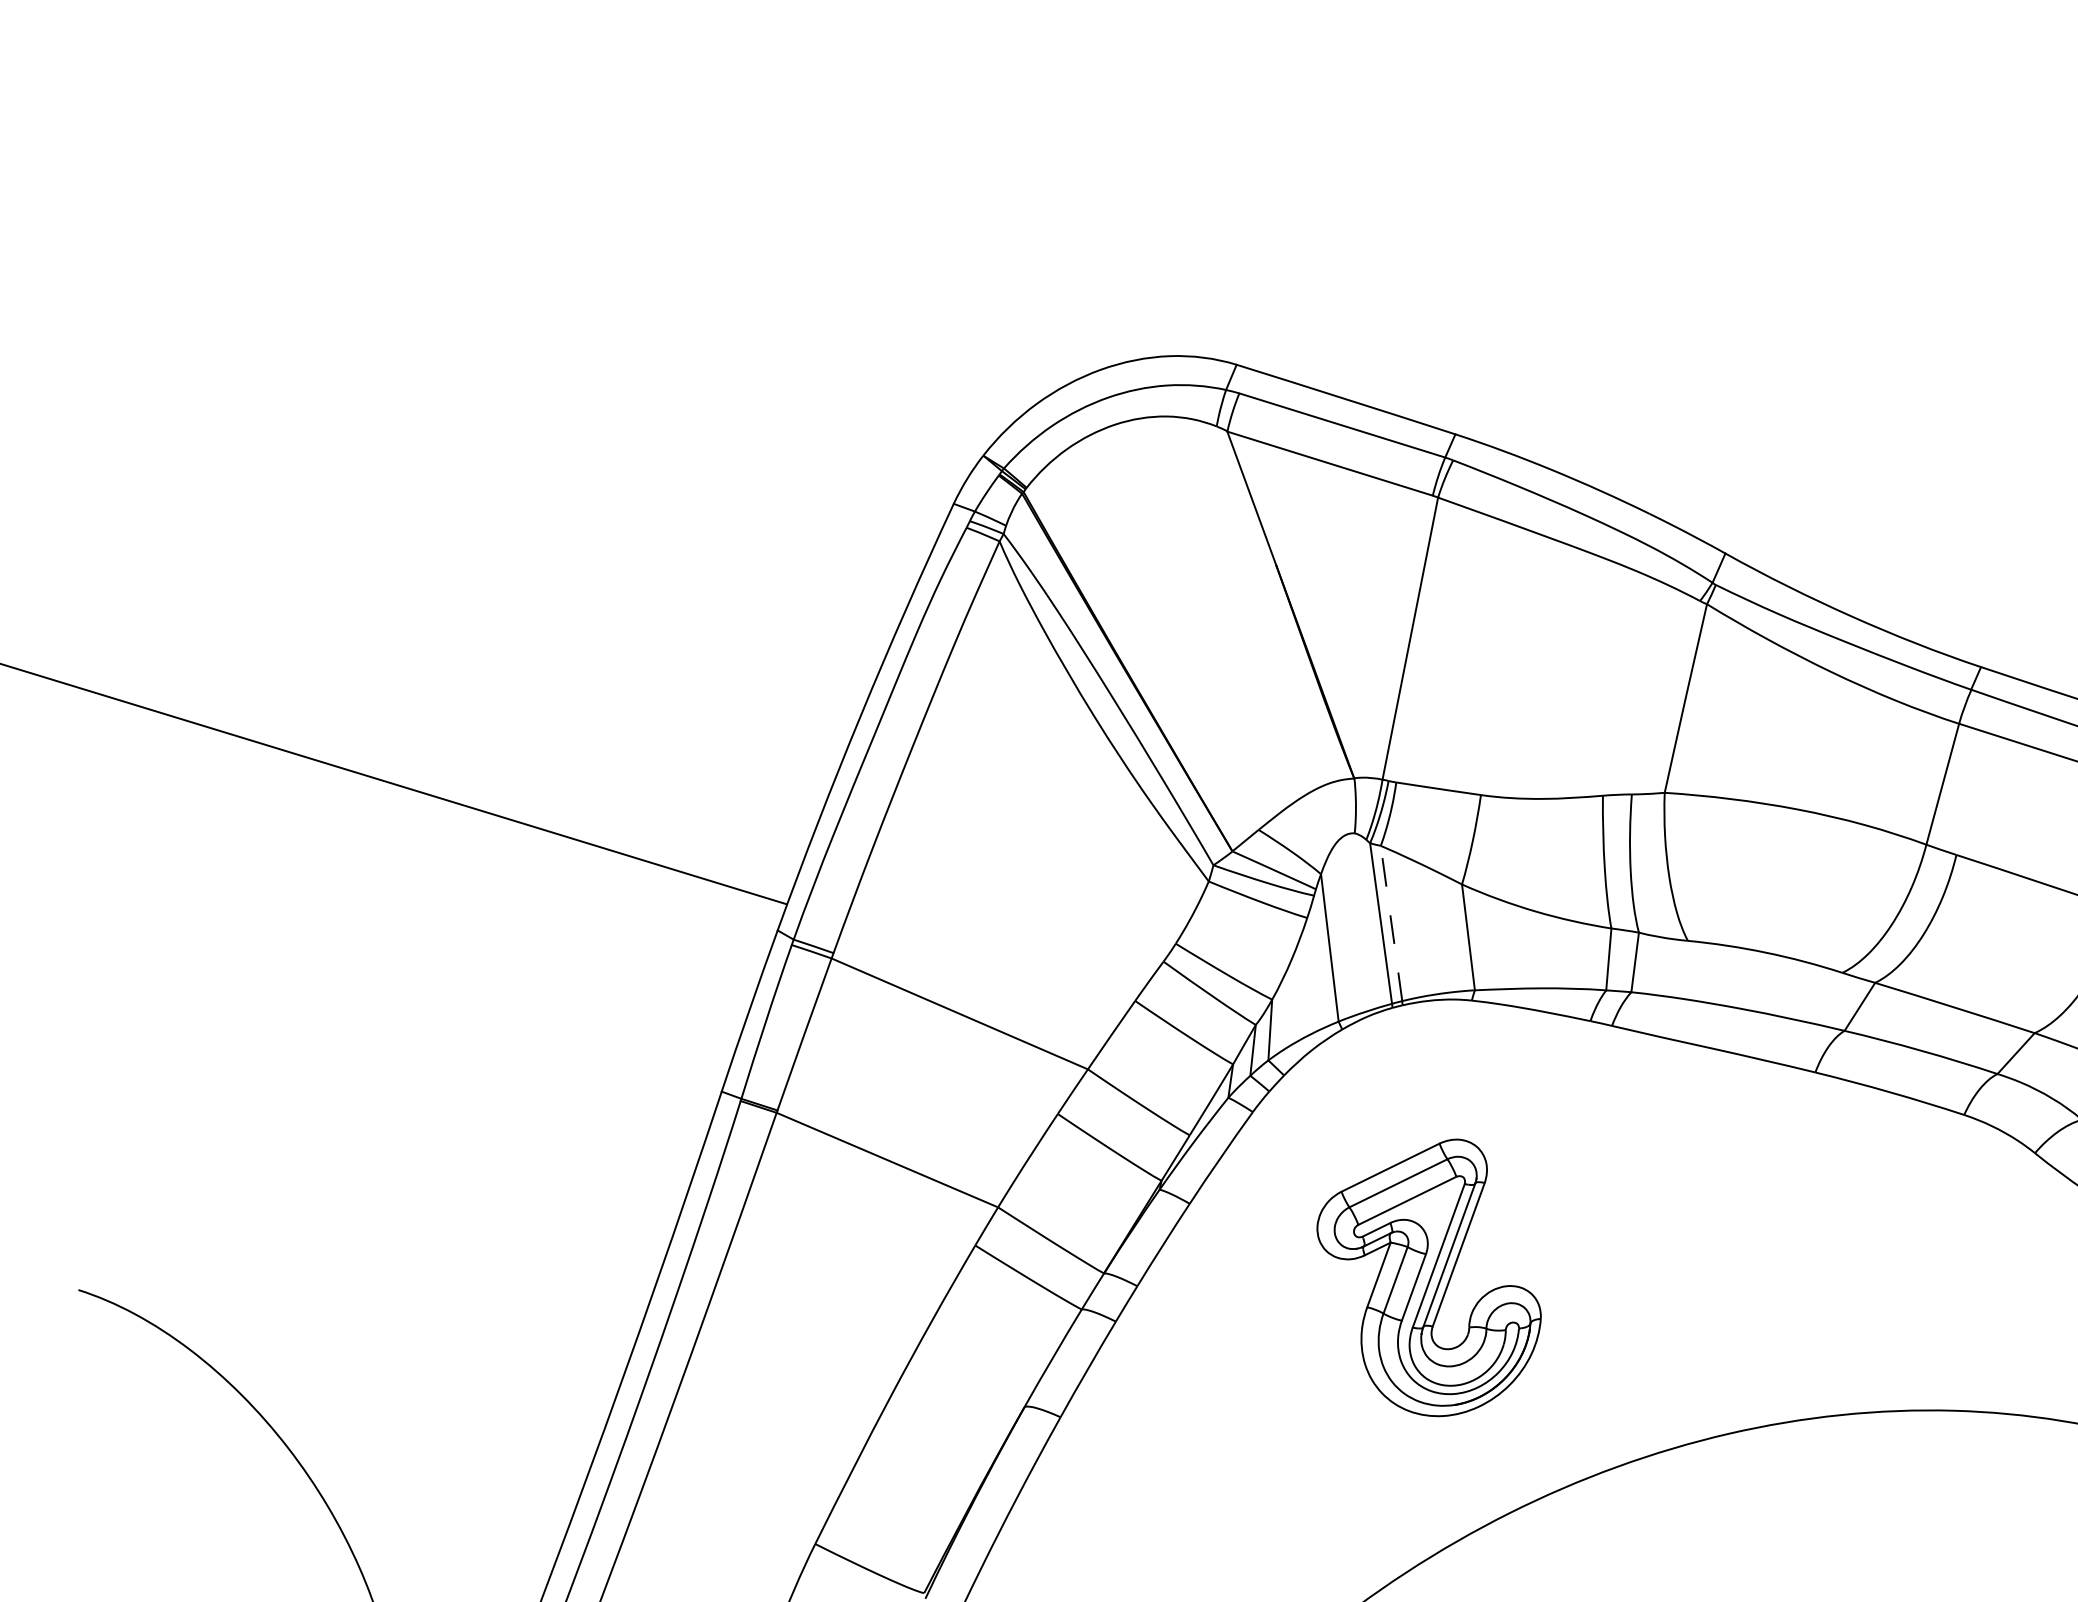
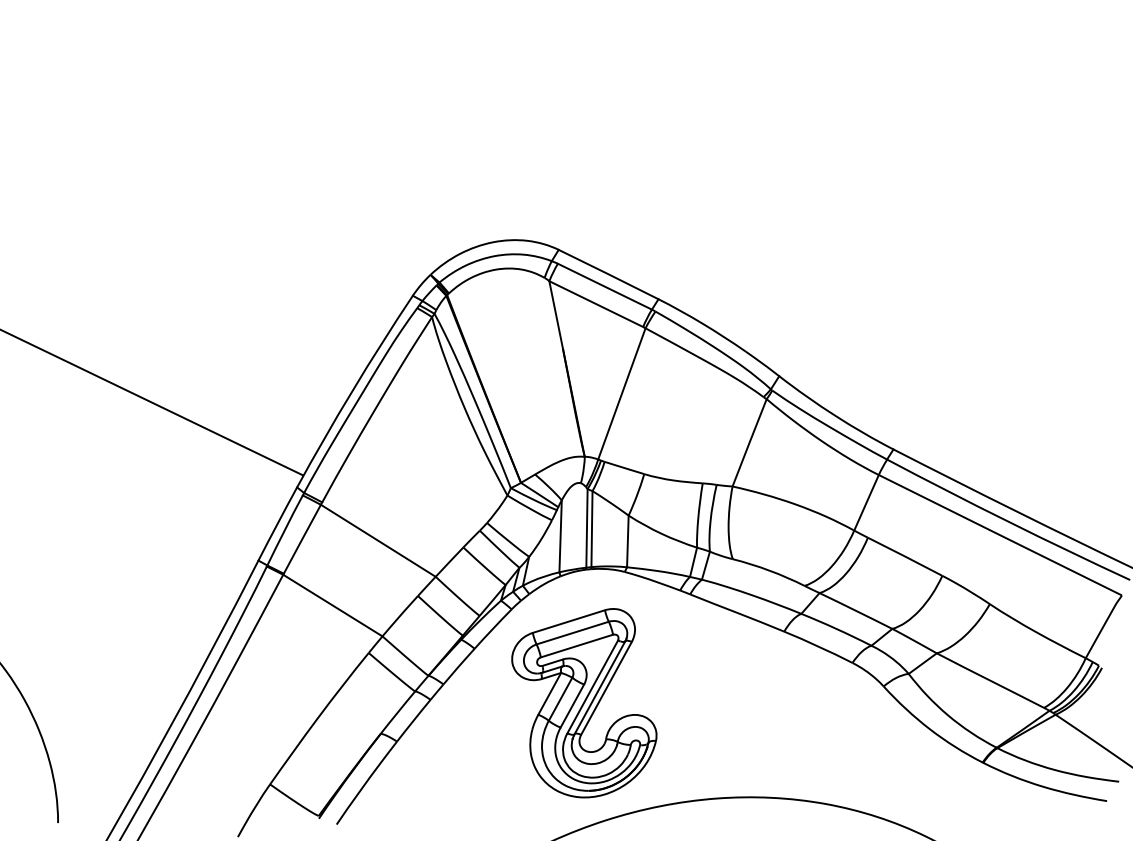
line: (1390, 922) -> (591, 528), dashed -> solid
part: (1430, 1281) -> (584, 703), size x1.43

